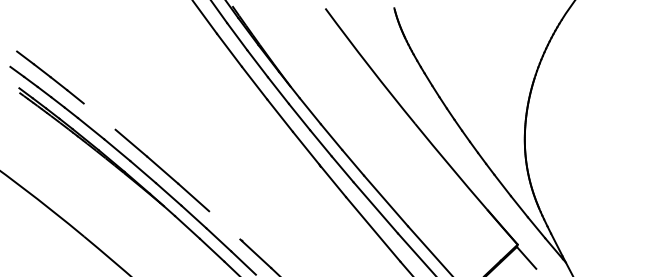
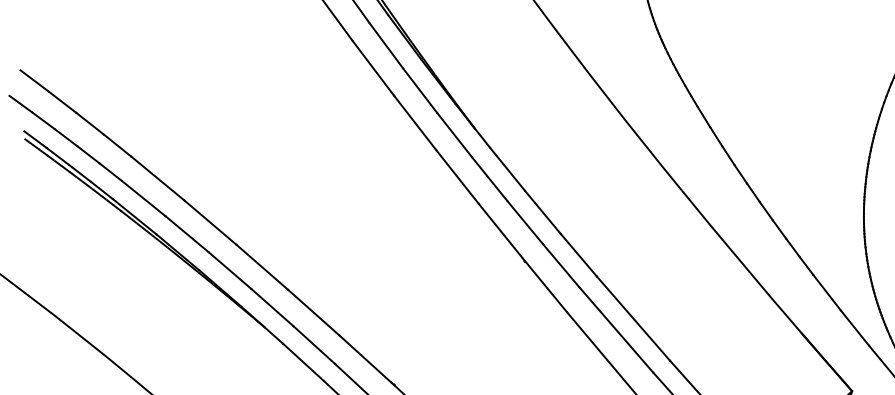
line: (99, 116) -> (157, 178), added
line: (224, 225) -> (365, 359), added

